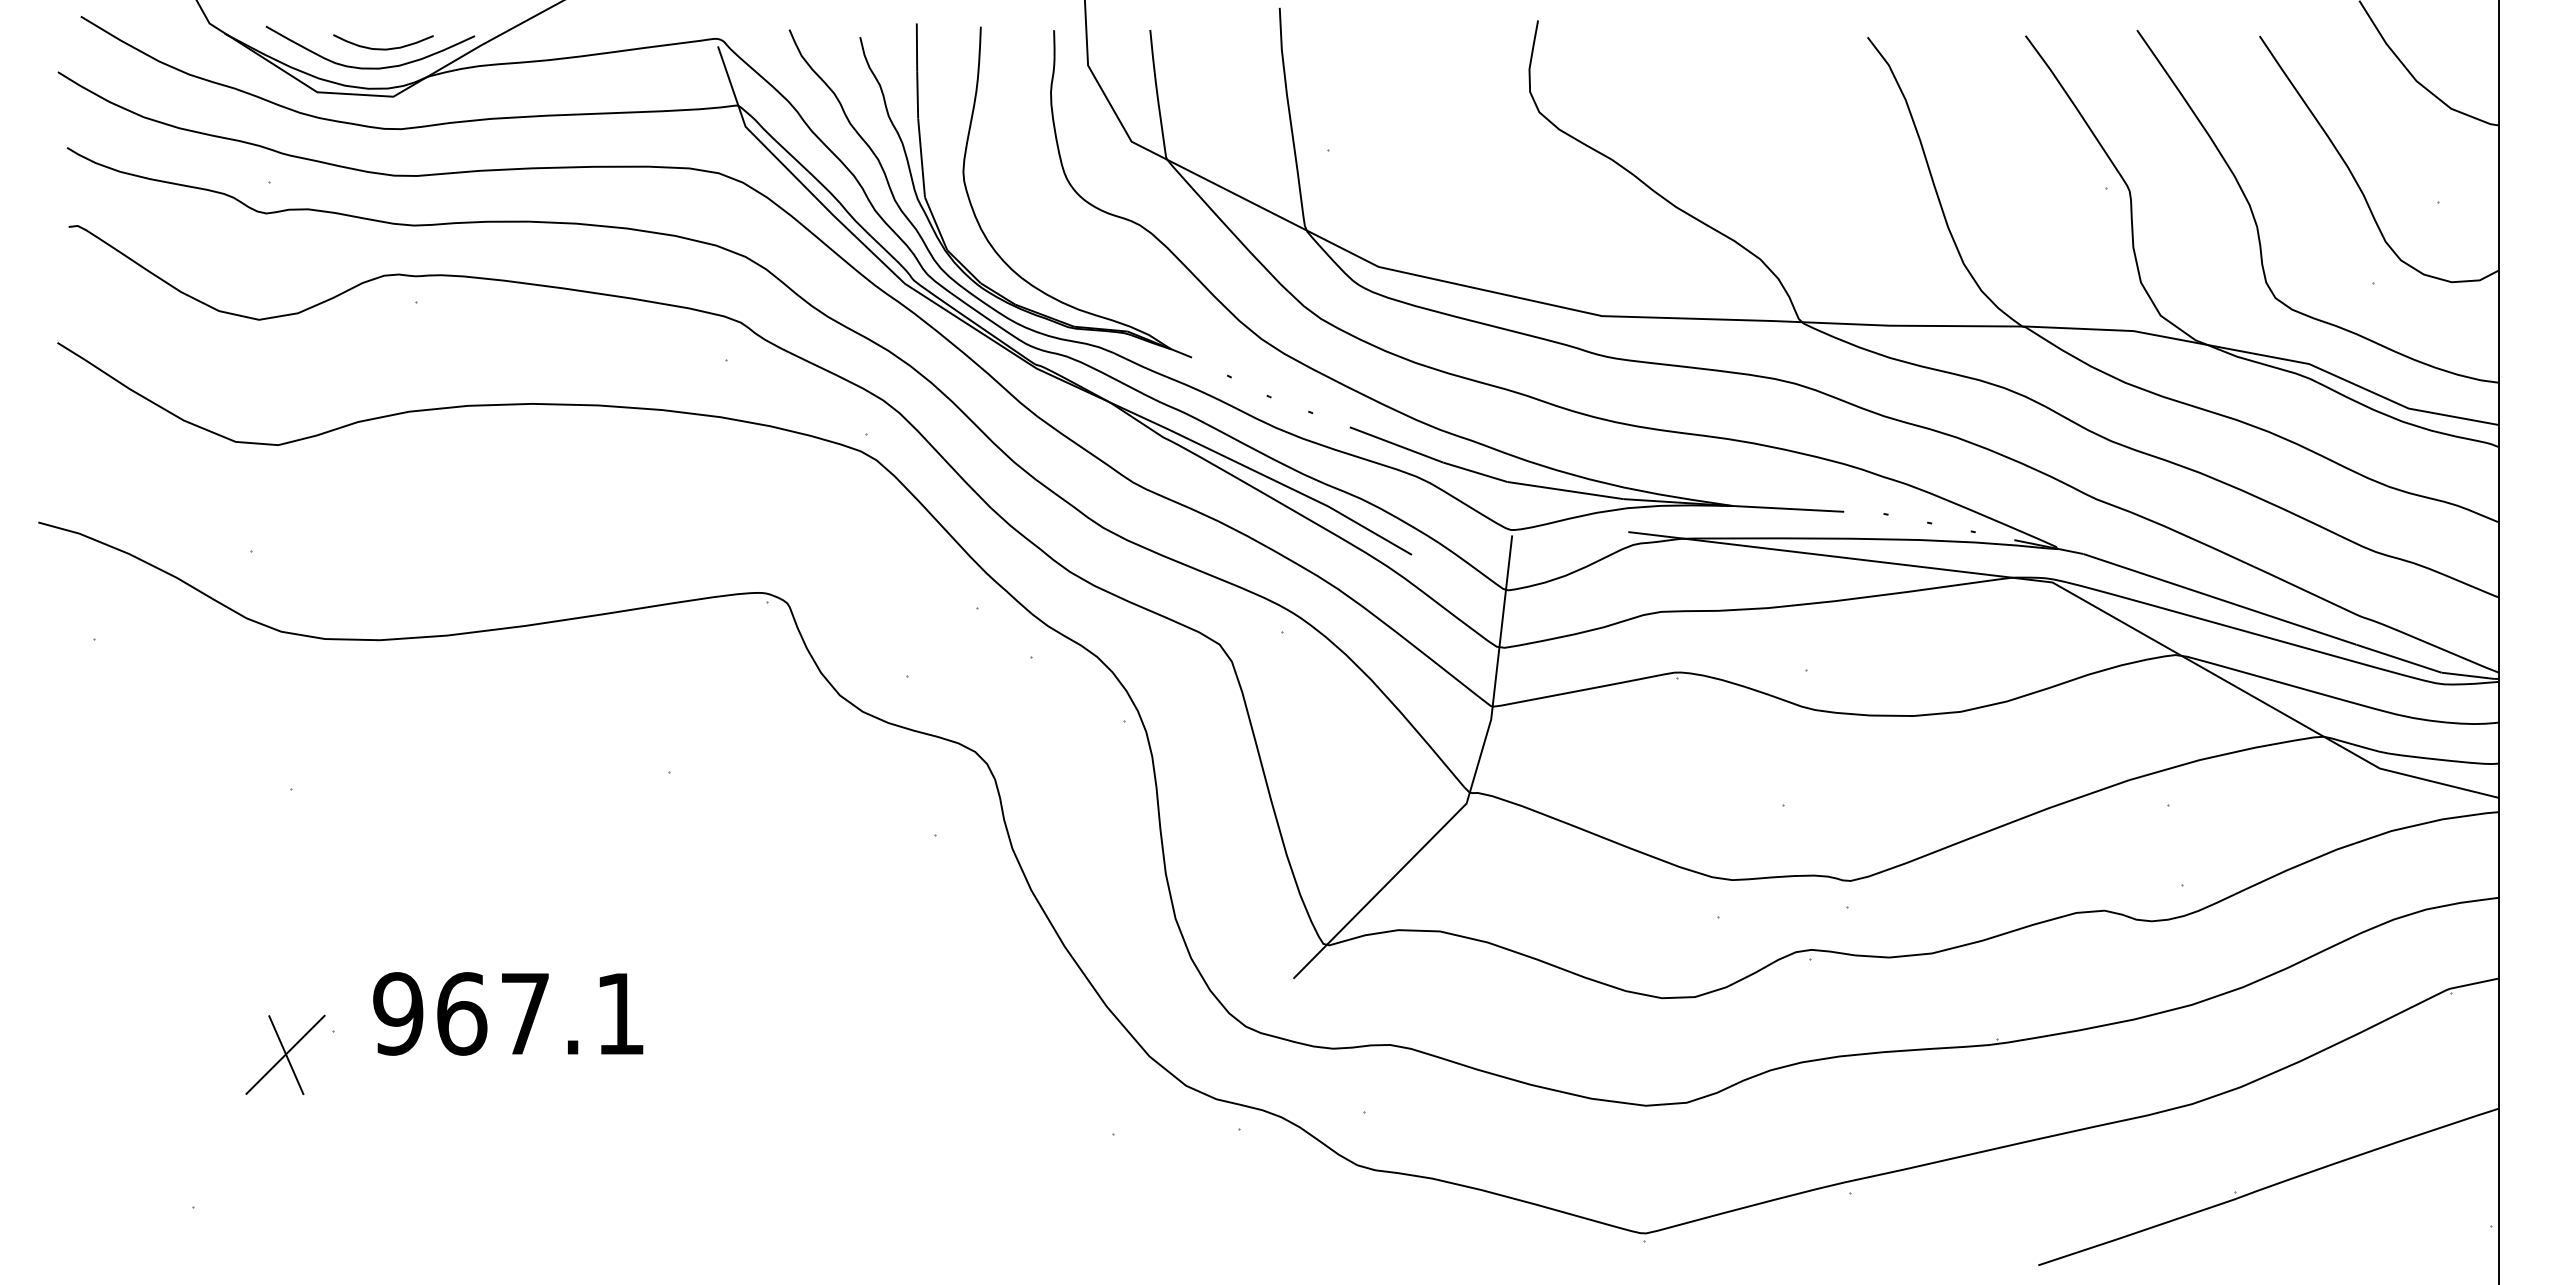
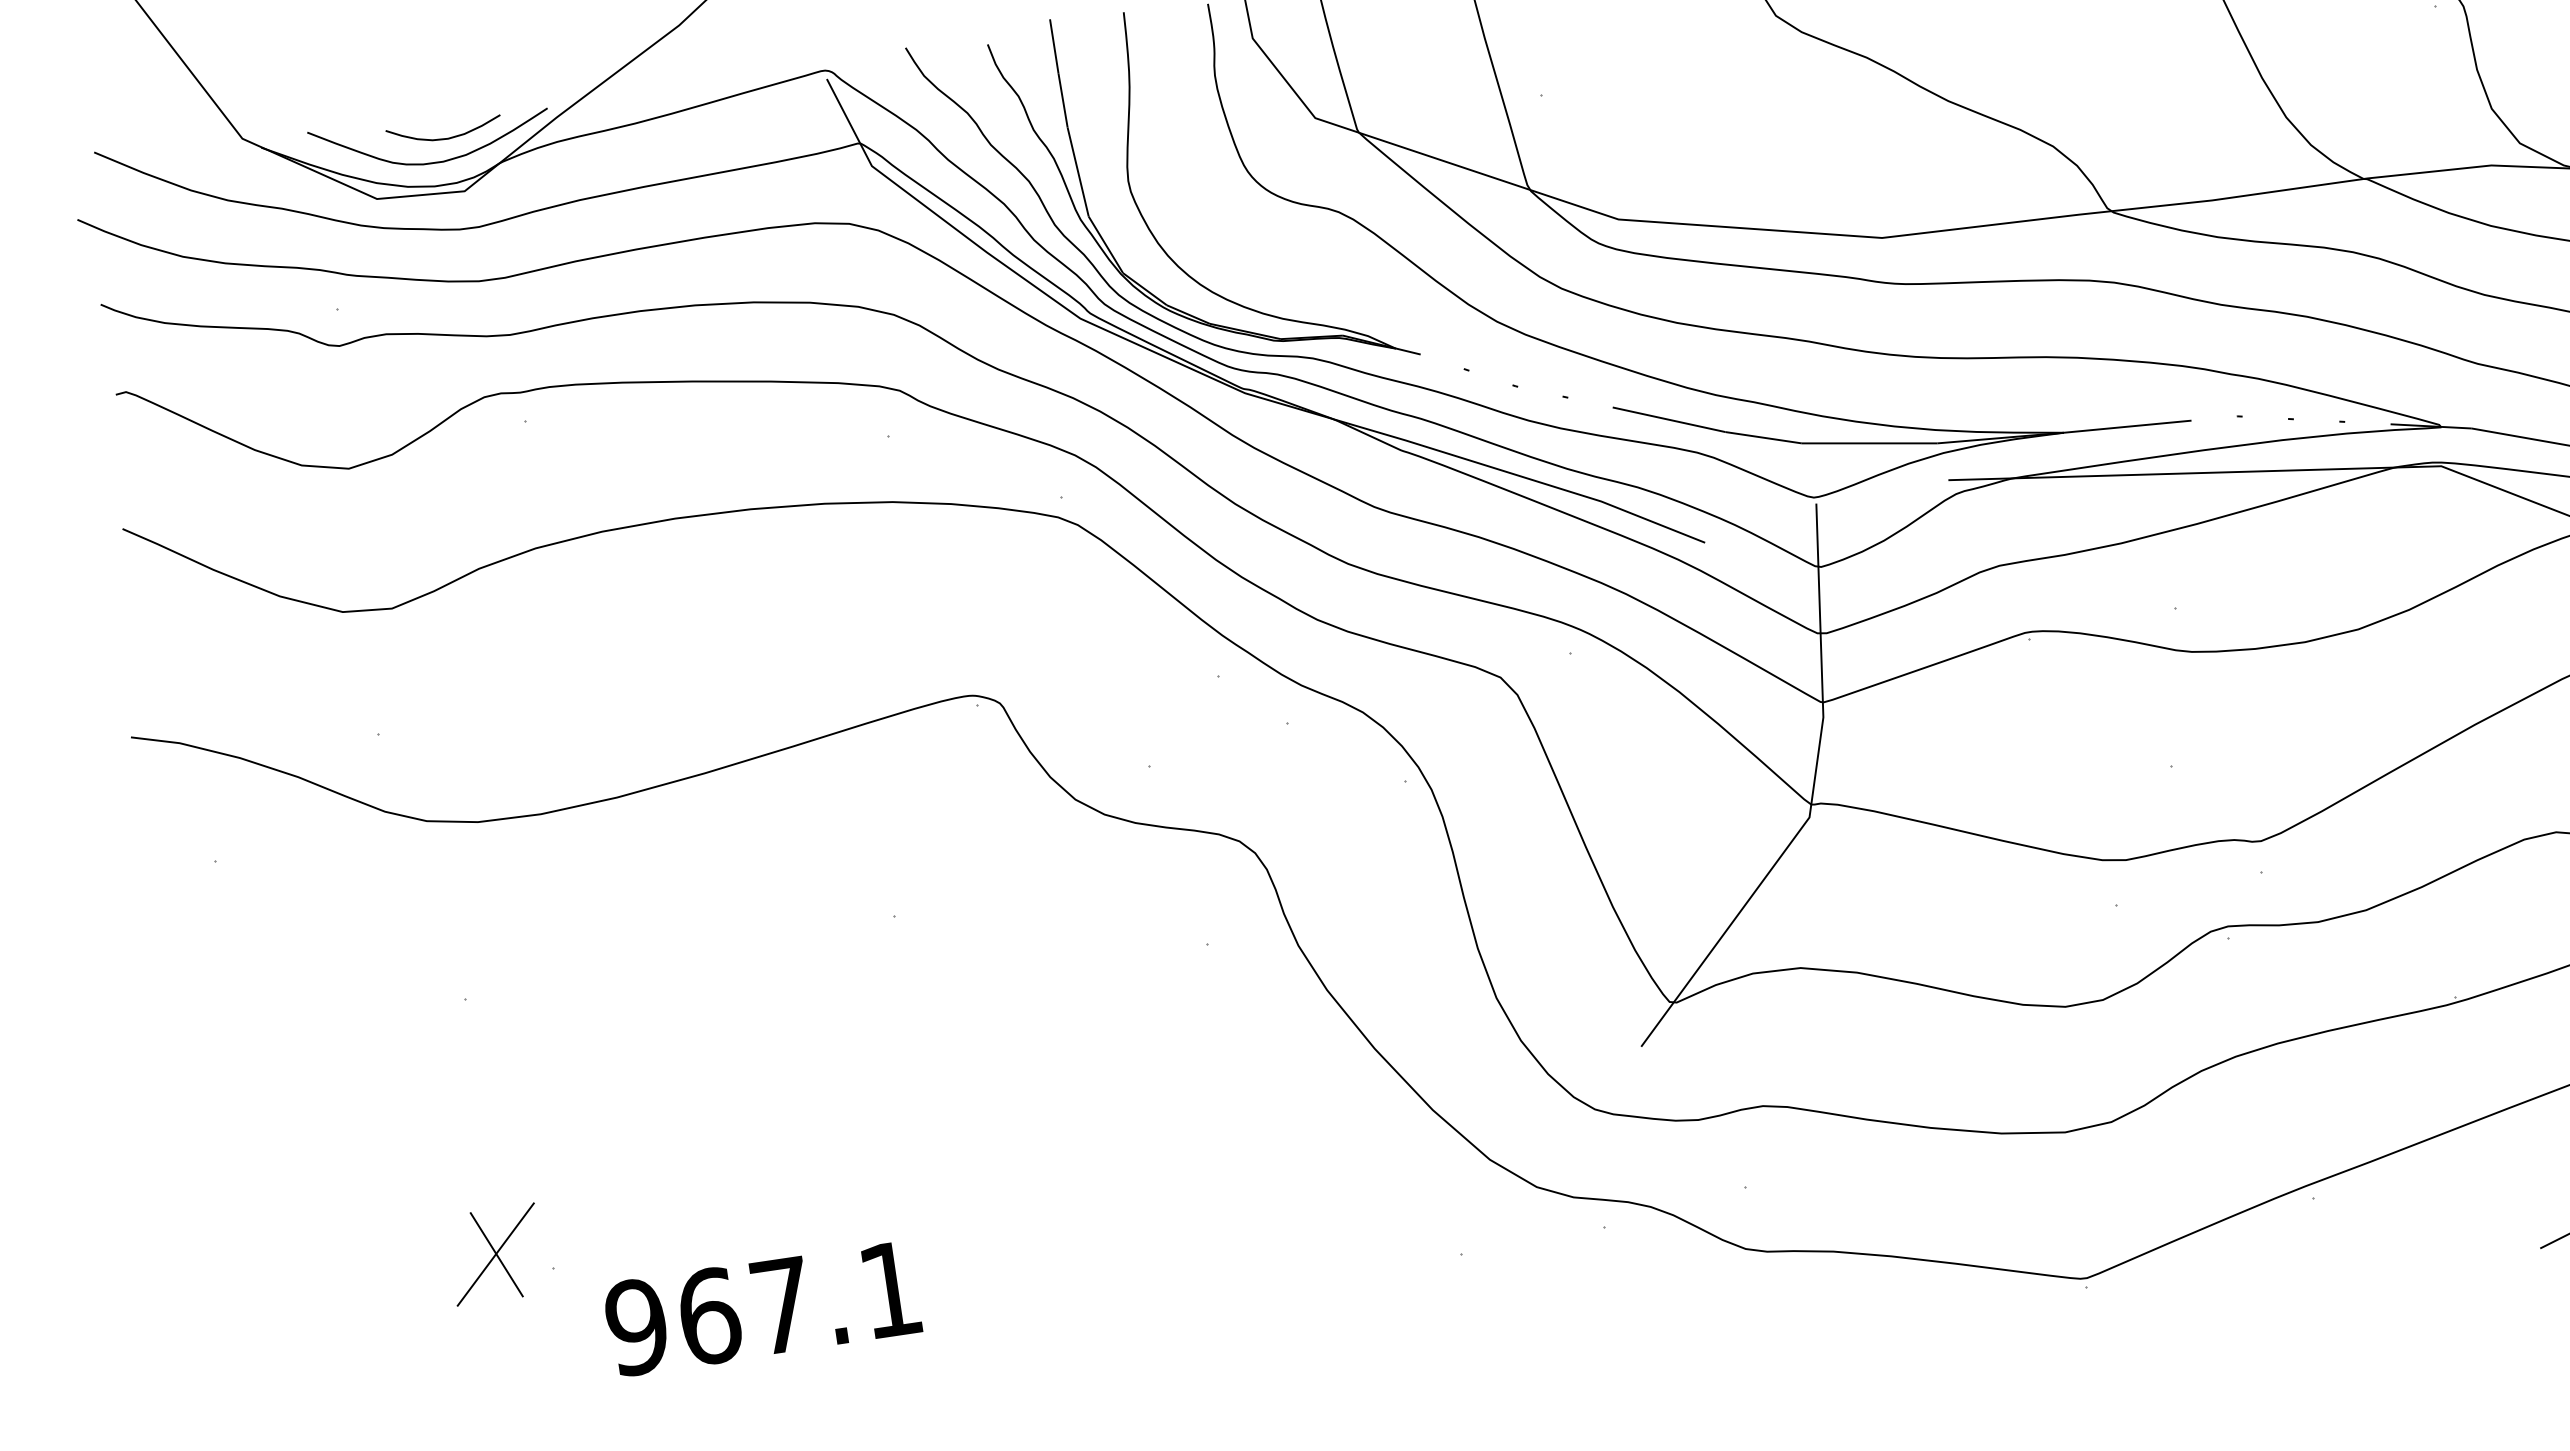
text: (508, 1013) -> (762, 1308), moved
part: (285, 1054) -> (495, 1254), moved

